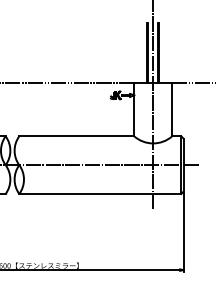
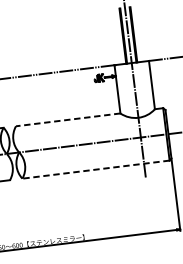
line: (76, 136) -> (67, 120), solid -> dashed
line: (100, 193) -> (96, 169), solid -> dashed

